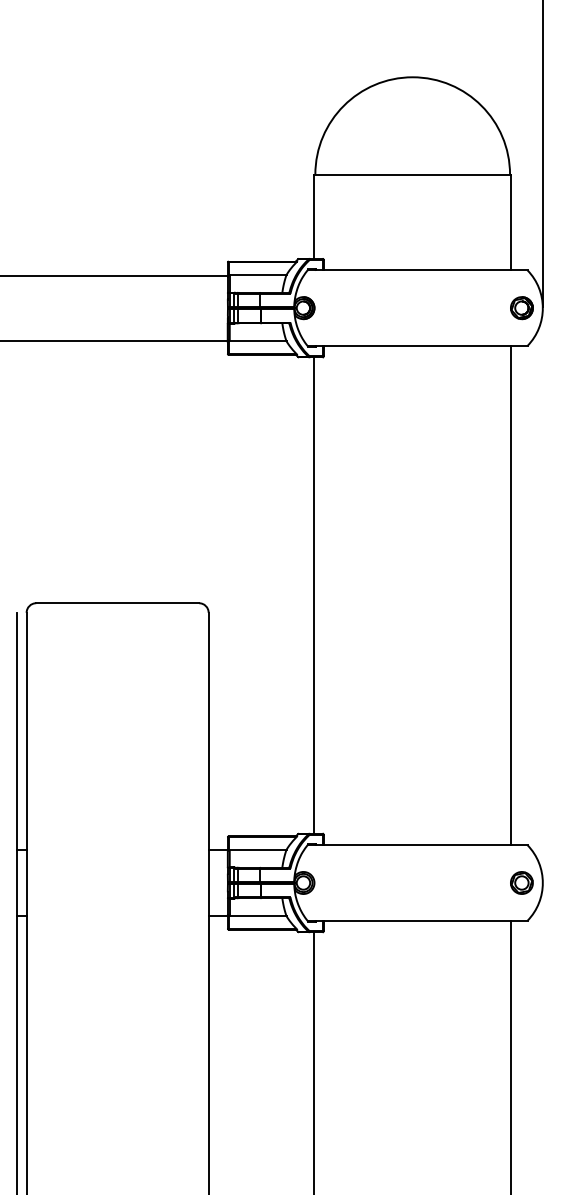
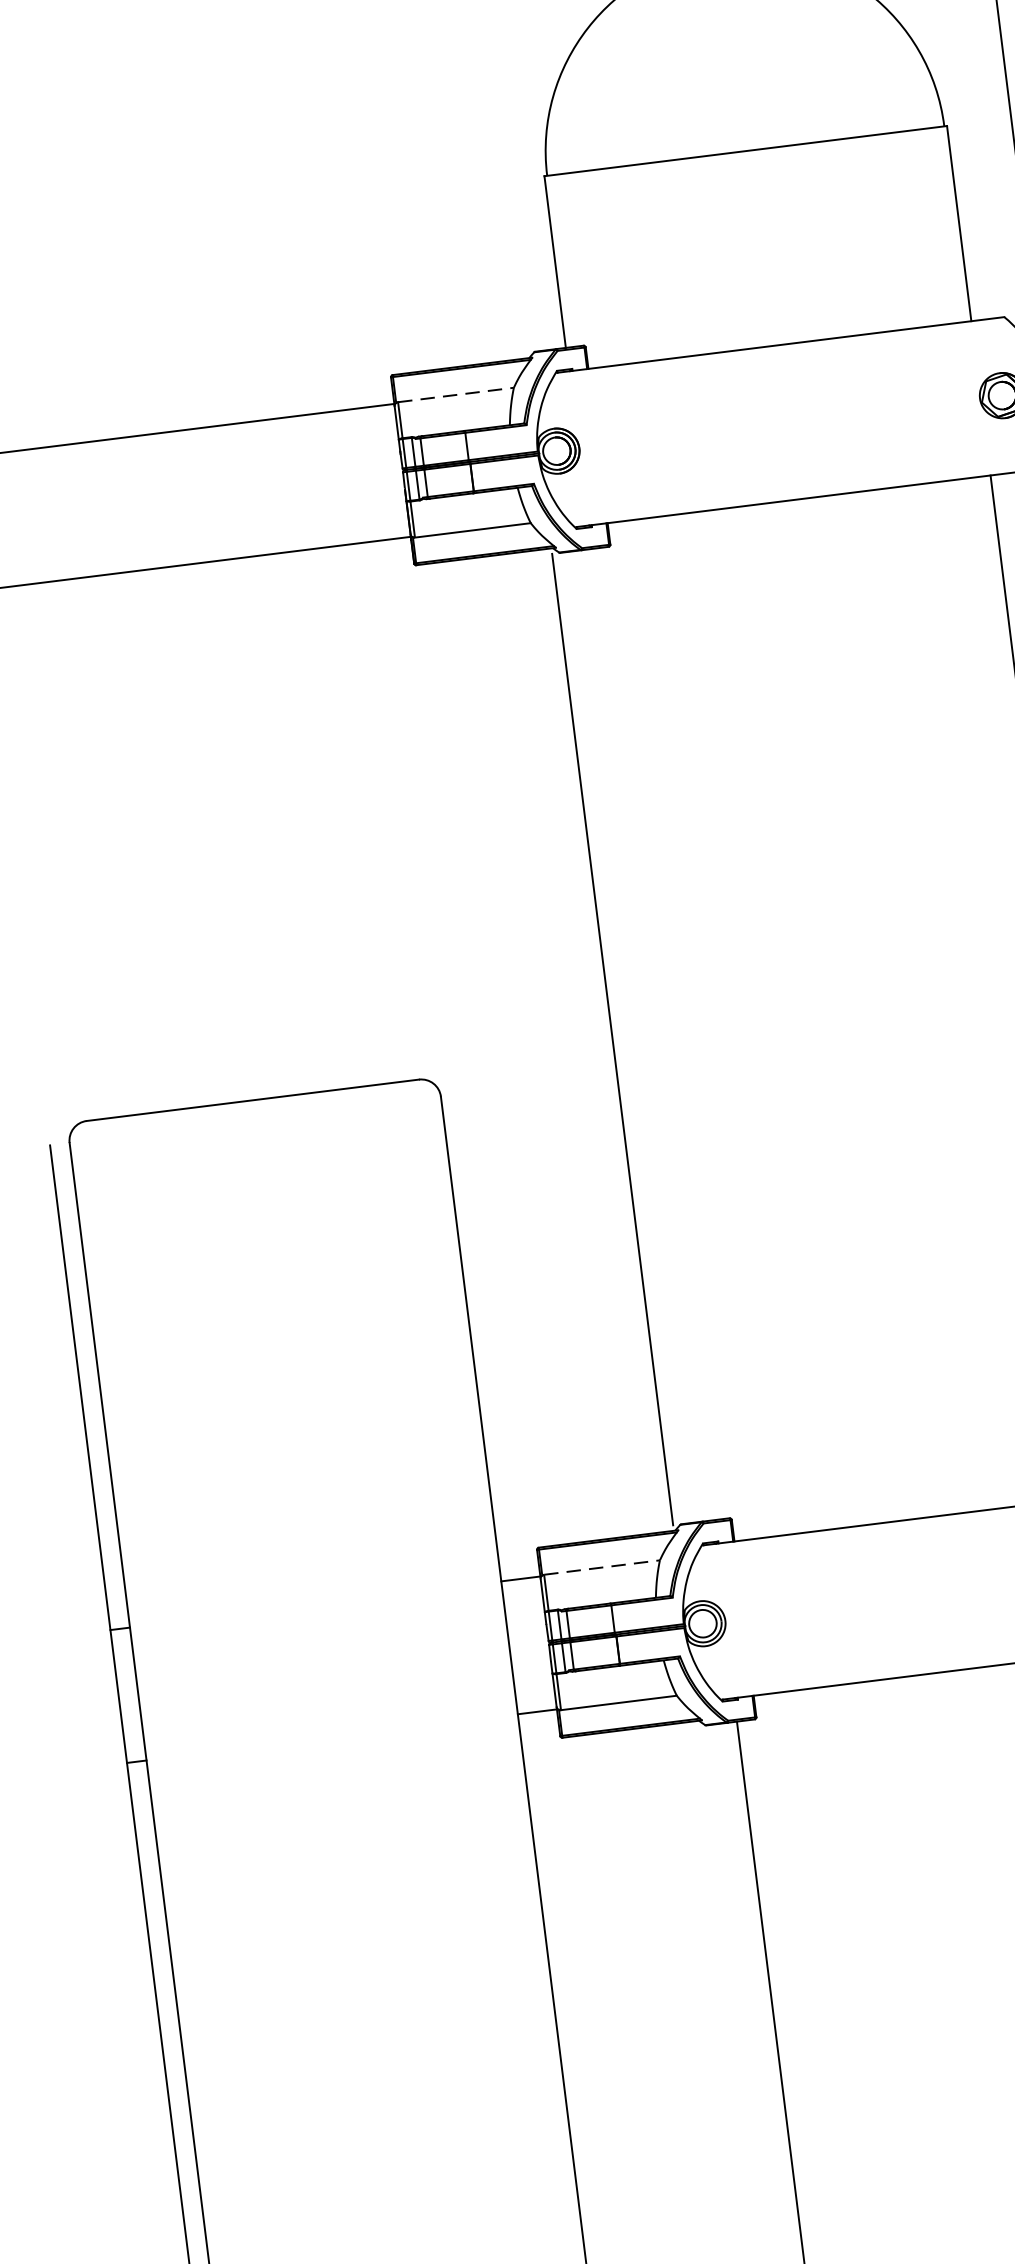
line: (258, 274) -> (456, 393), solid -> dashed
line: (314, 595) -> (613, 1039), moved
line: (258, 849) -> (602, 1566), solid -> dashed

